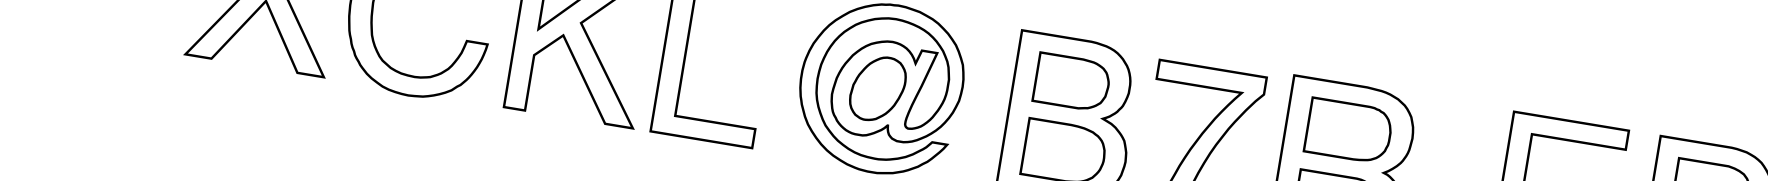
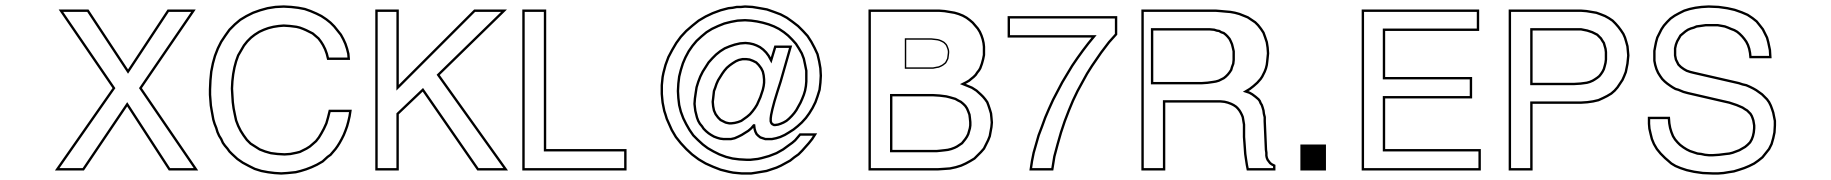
part: (1071, 82) -> (926, 53), size x0.6
part: (1348, 131) -> (1192, 56), moved

